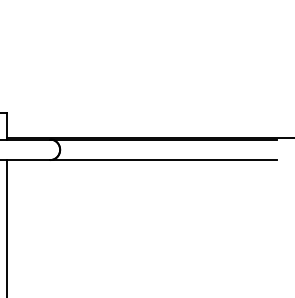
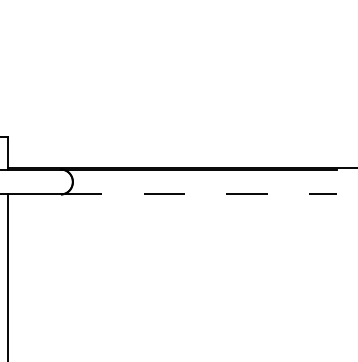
line: (163, 160) -> (198, 194), solid -> dashed

